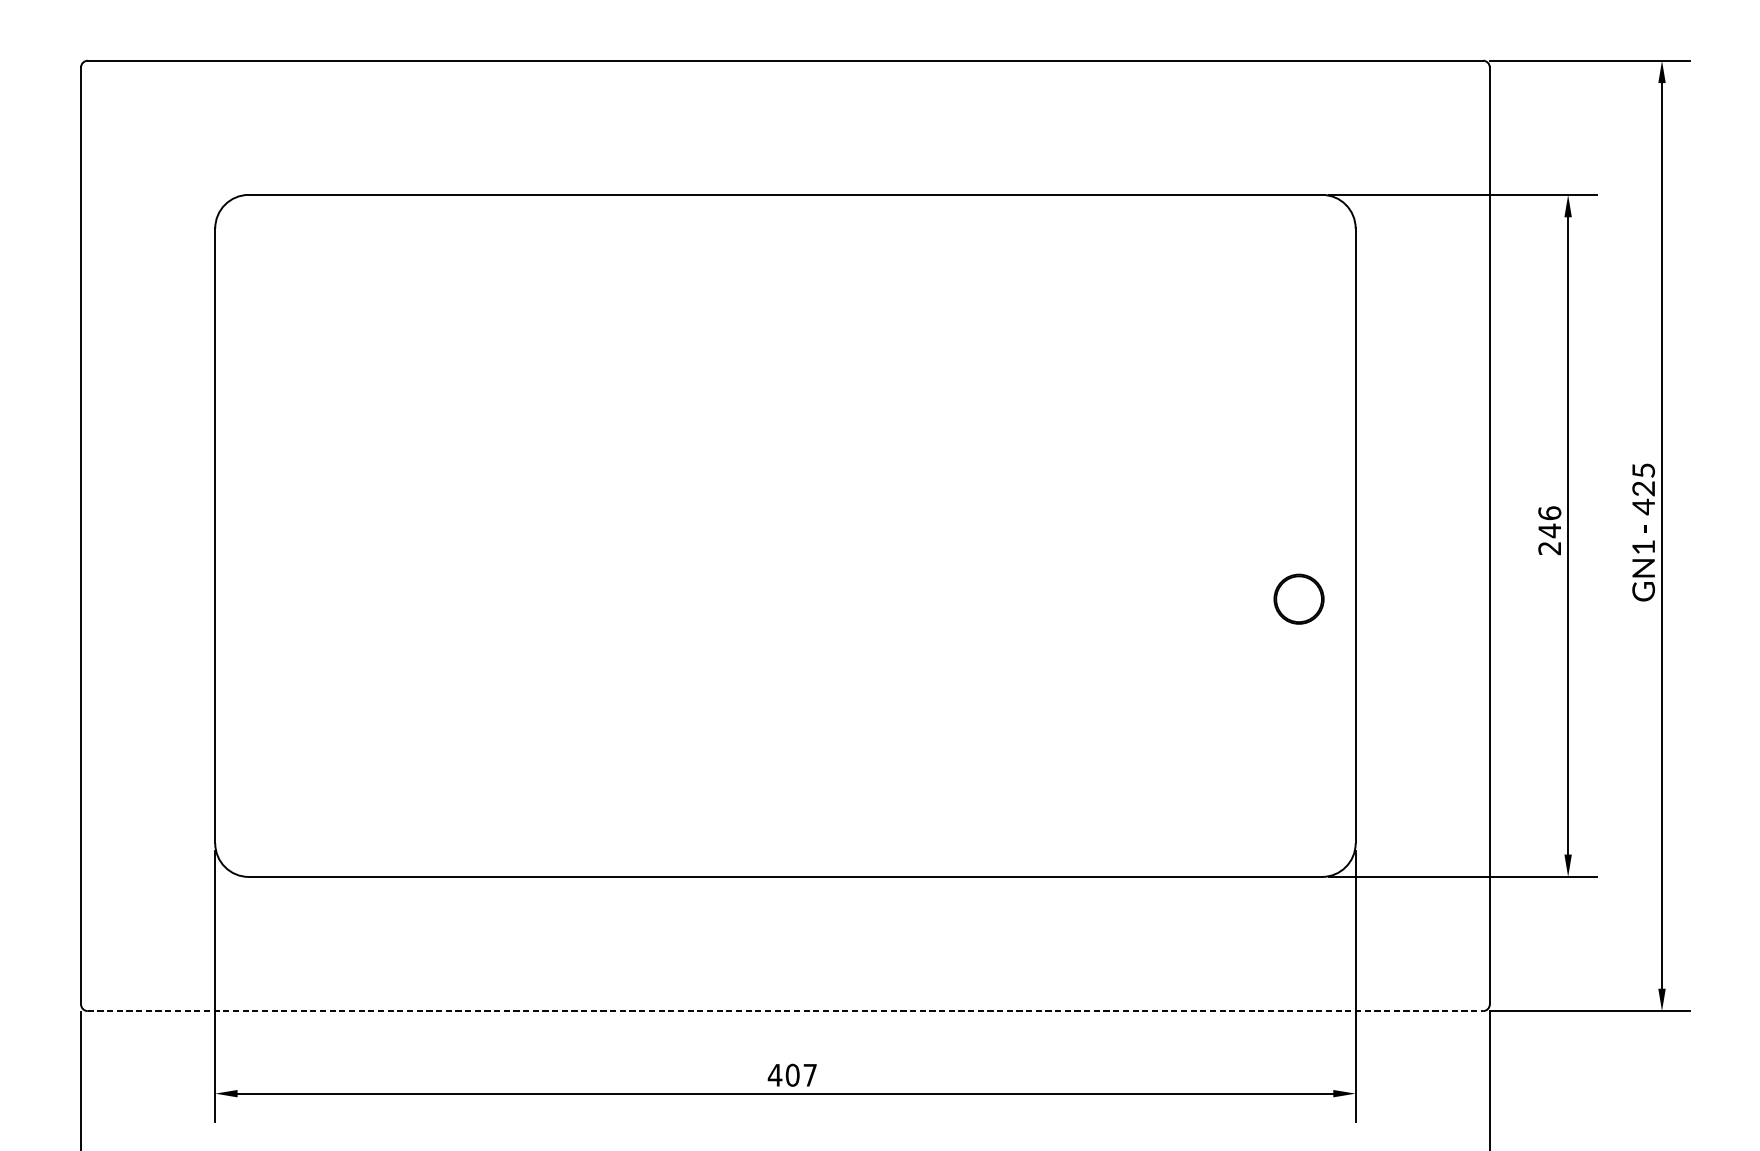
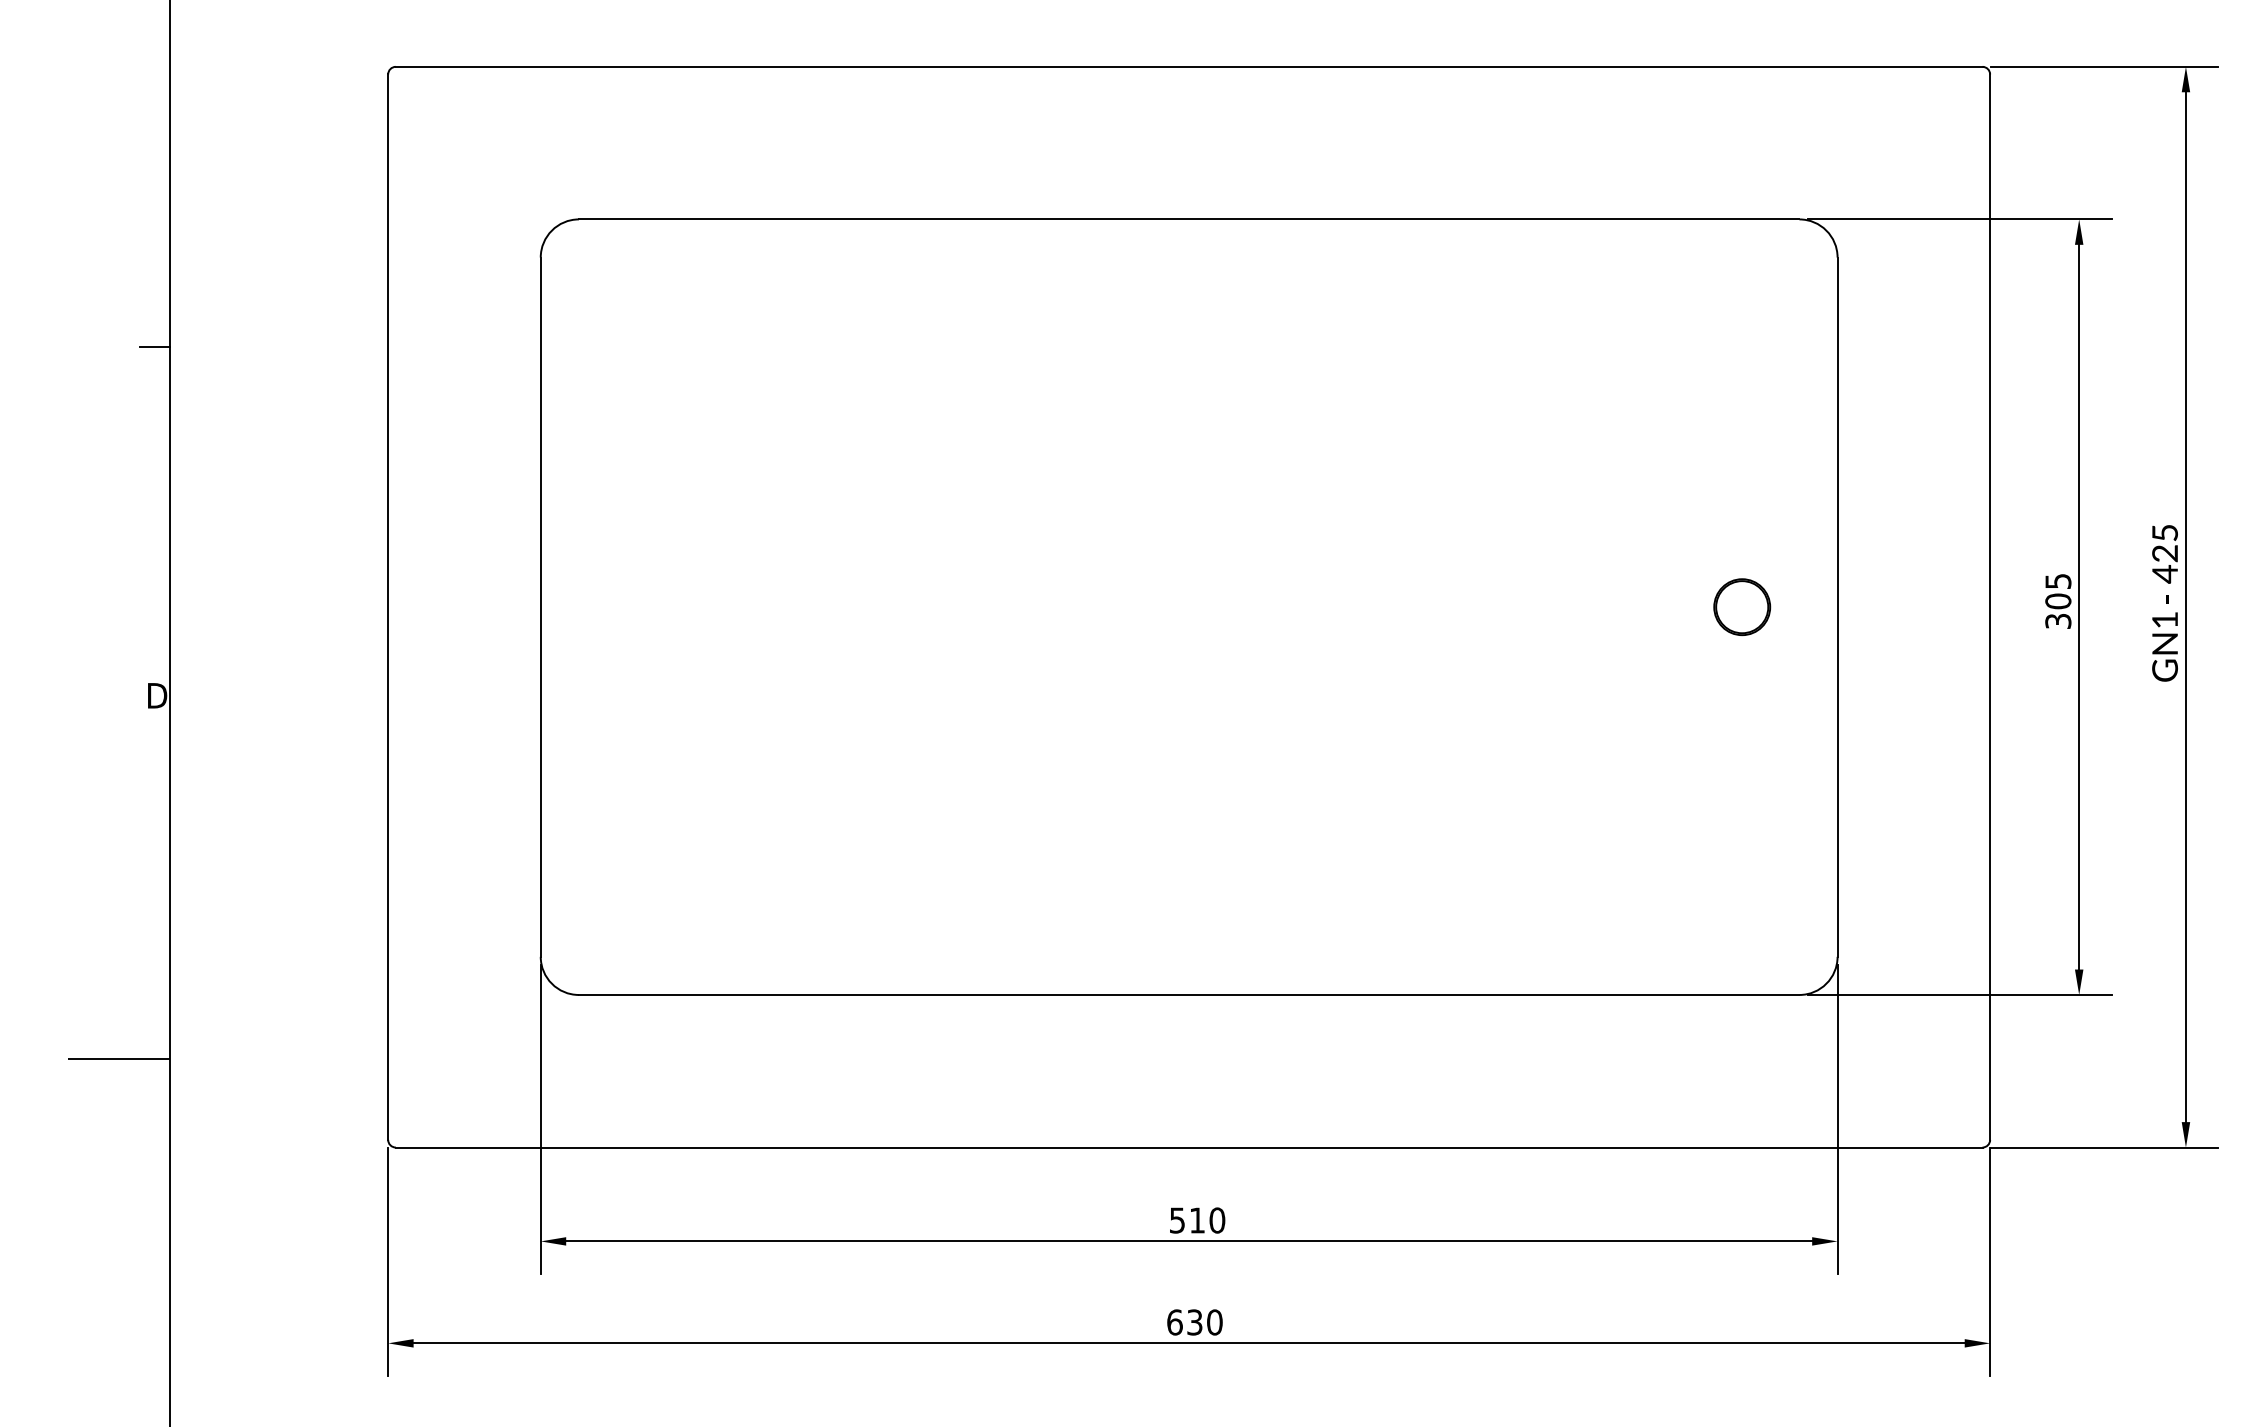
text: (1549, 530) -> (2058, 600), 246 -> 305
part: (1299, 598) -> (1742, 606), moved
line: (785, 1011) -> (1189, 1147), dashed -> solid
text: (792, 1075) -> (1197, 1220), 407 -> 510

